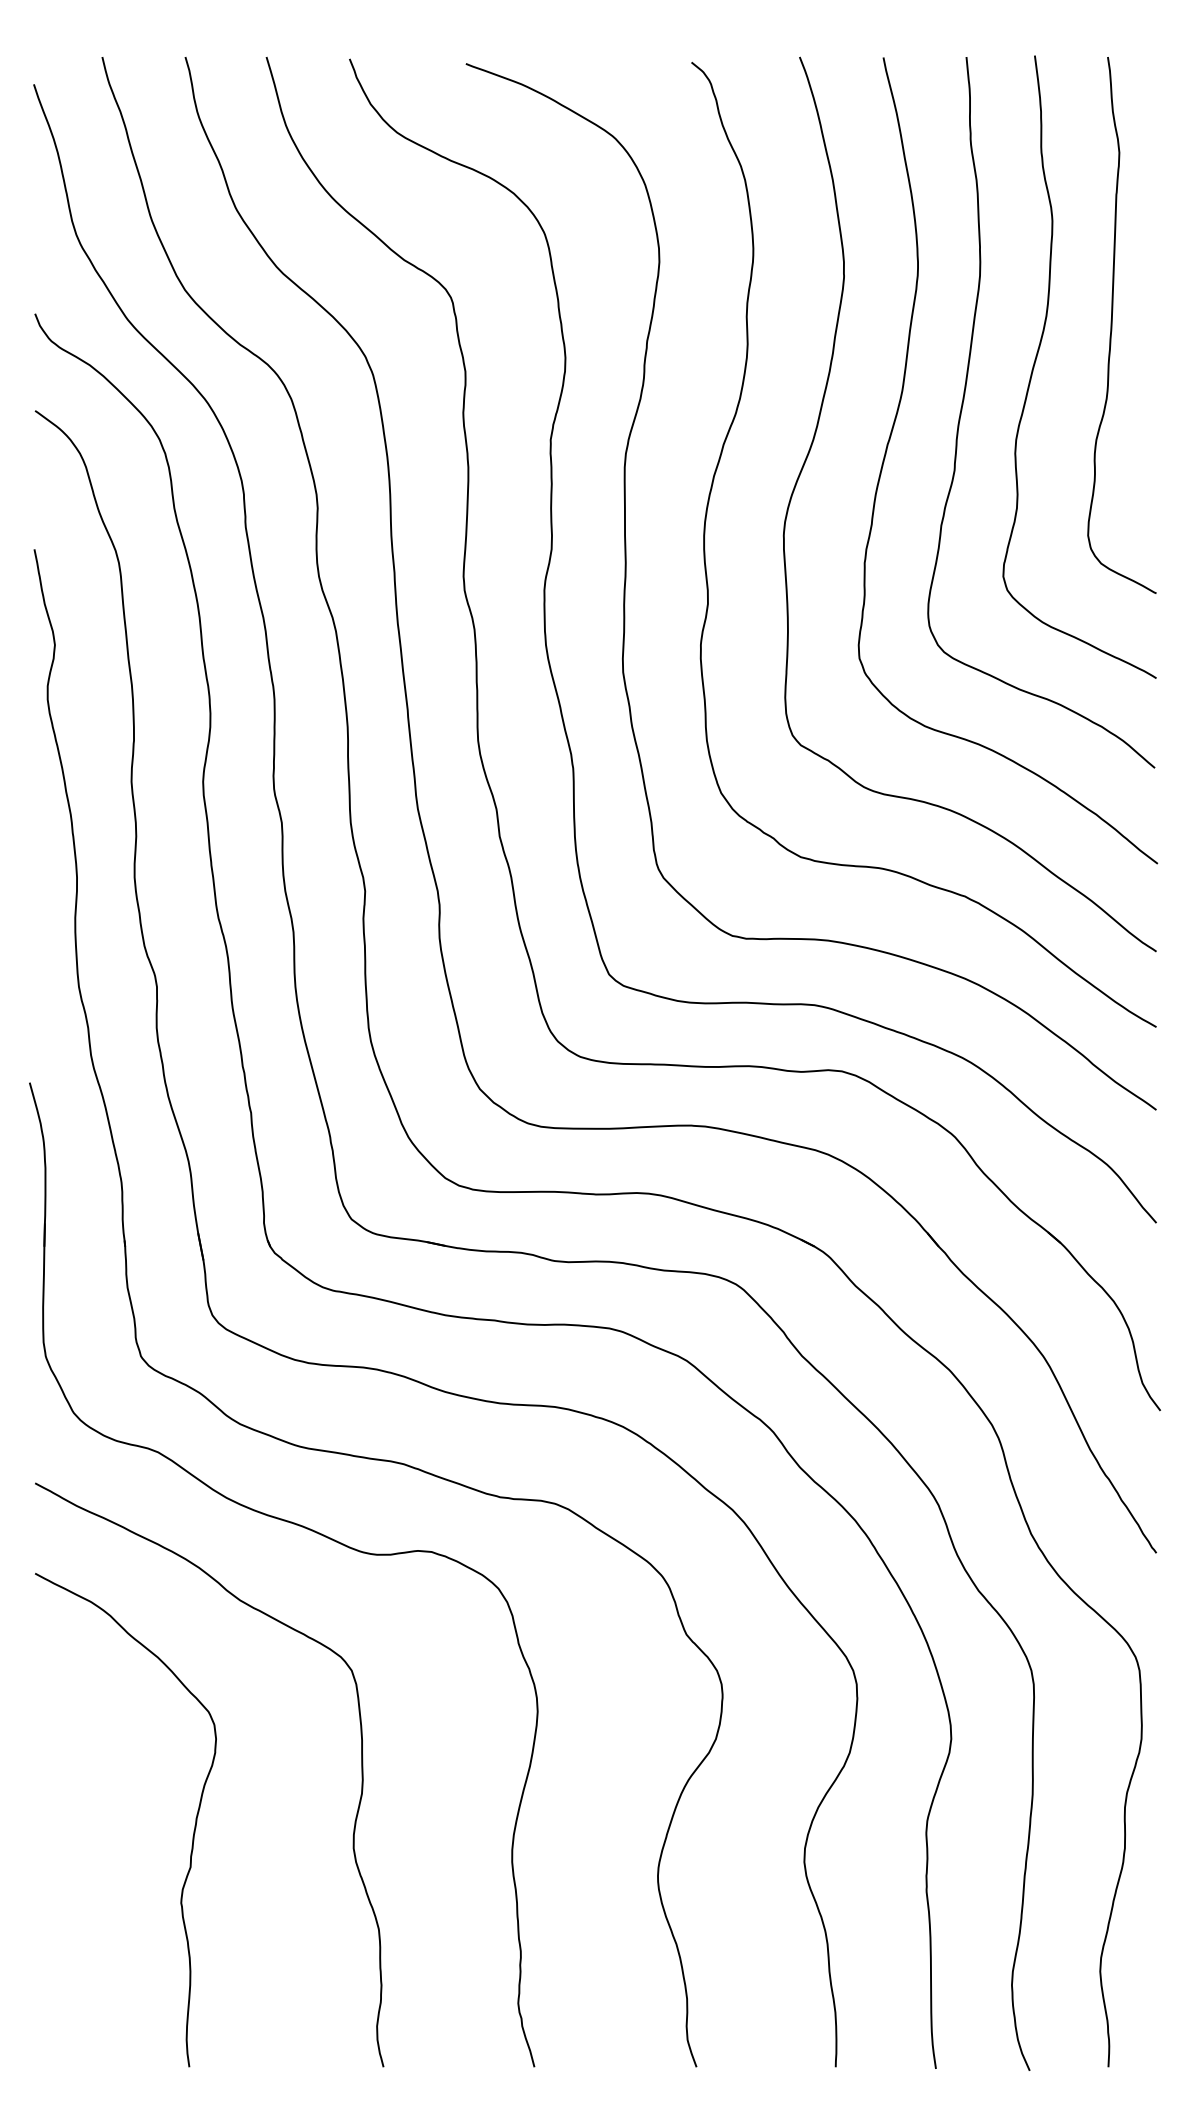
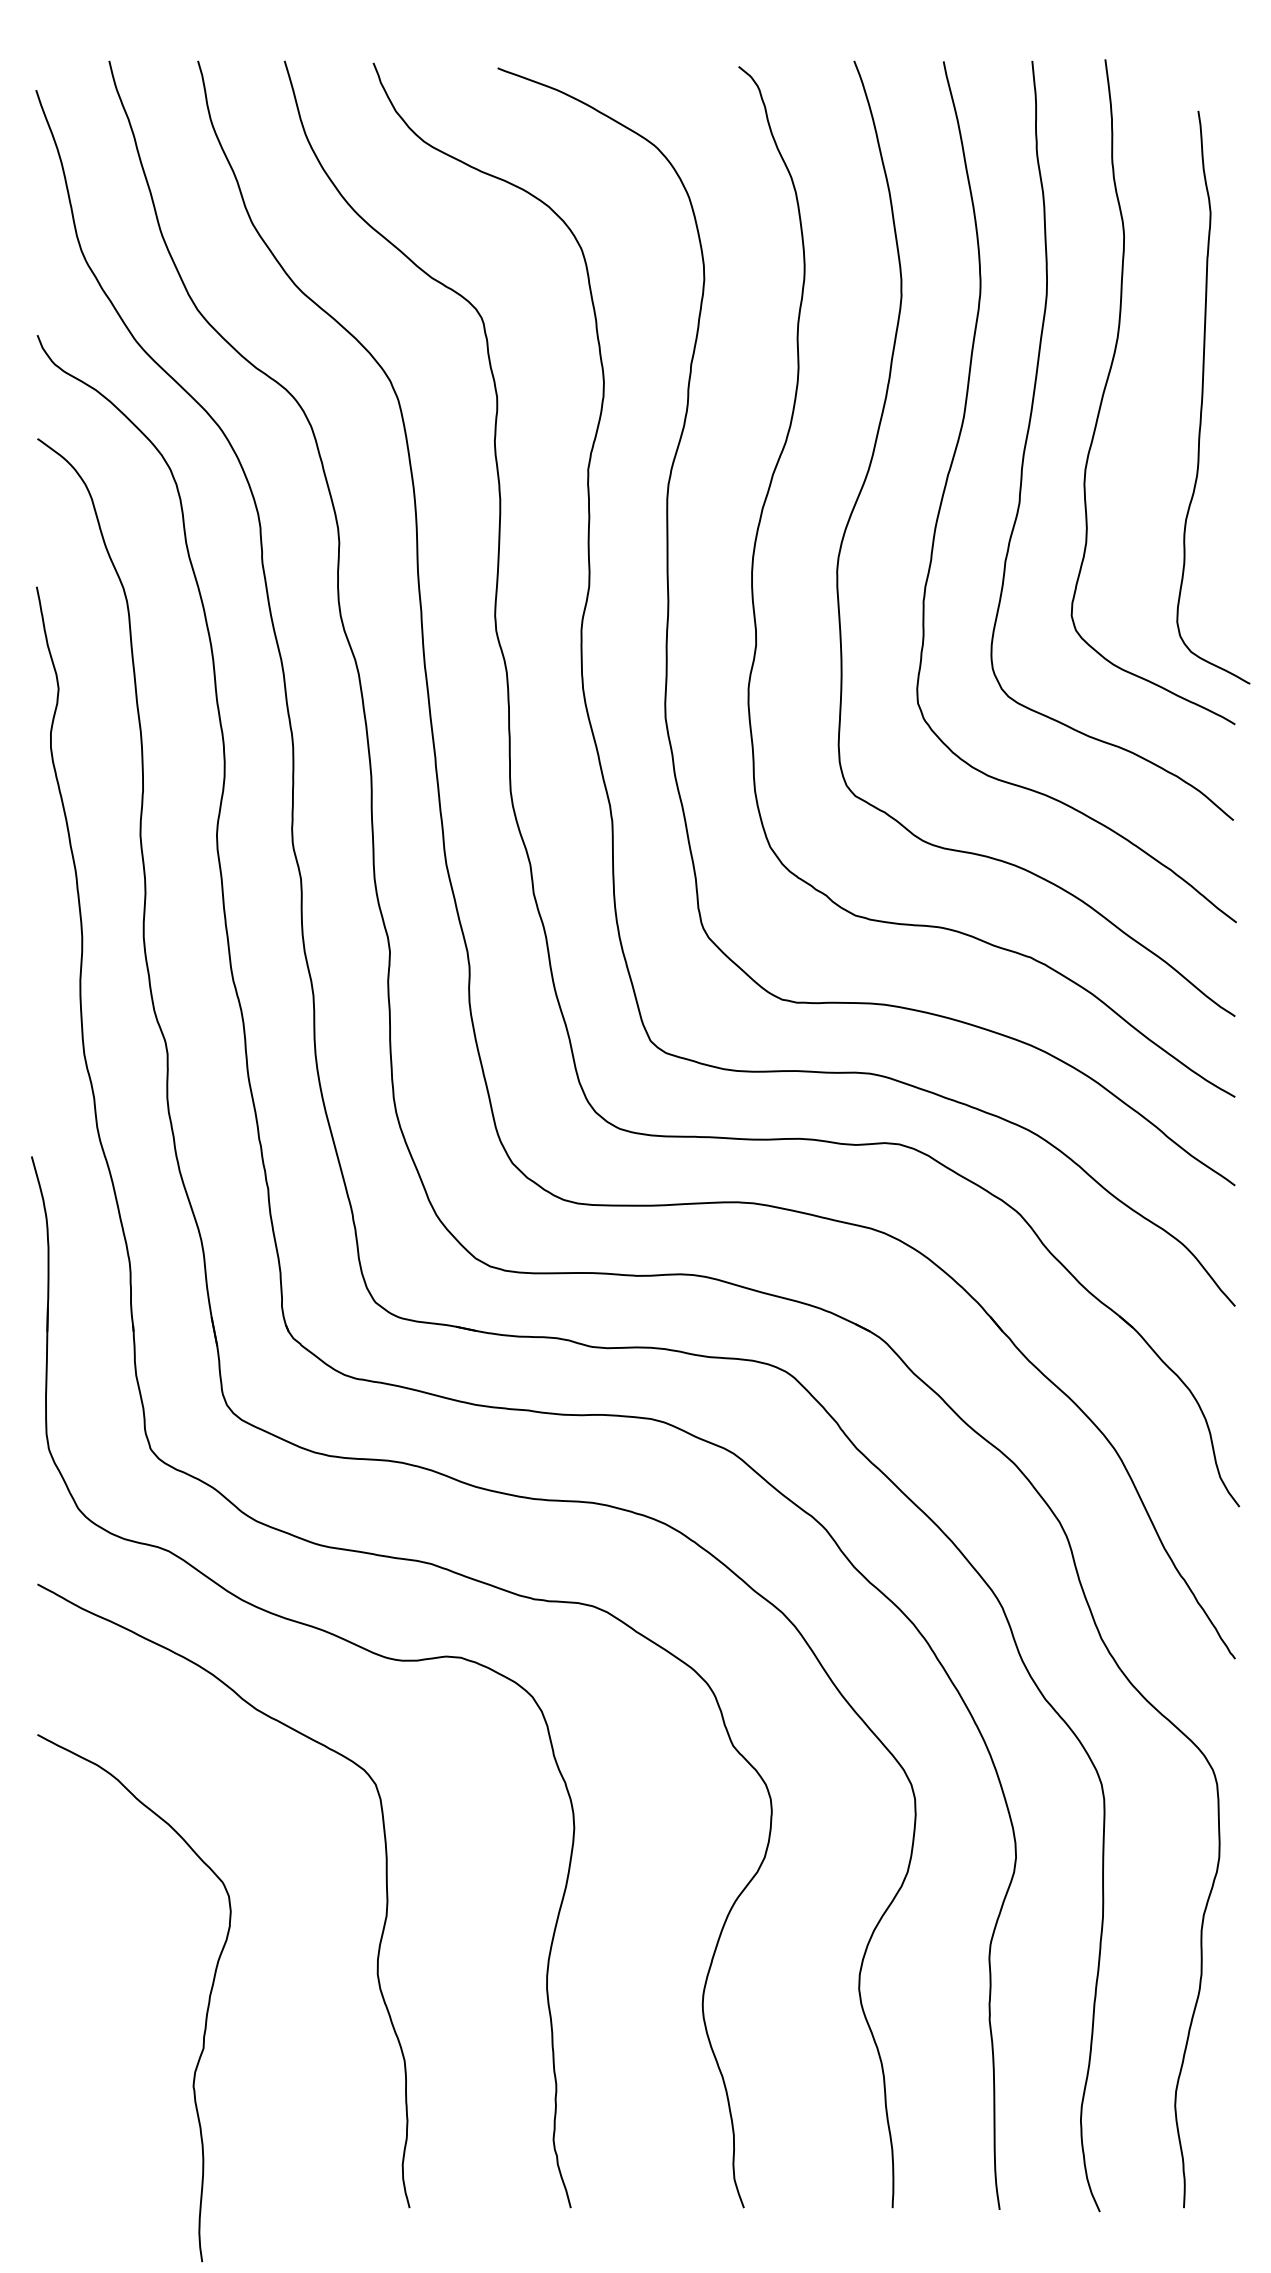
curve: (1112, 325) -> (1203, 397), moved
curve: (193, 1831) -> (206, 2010), moved

